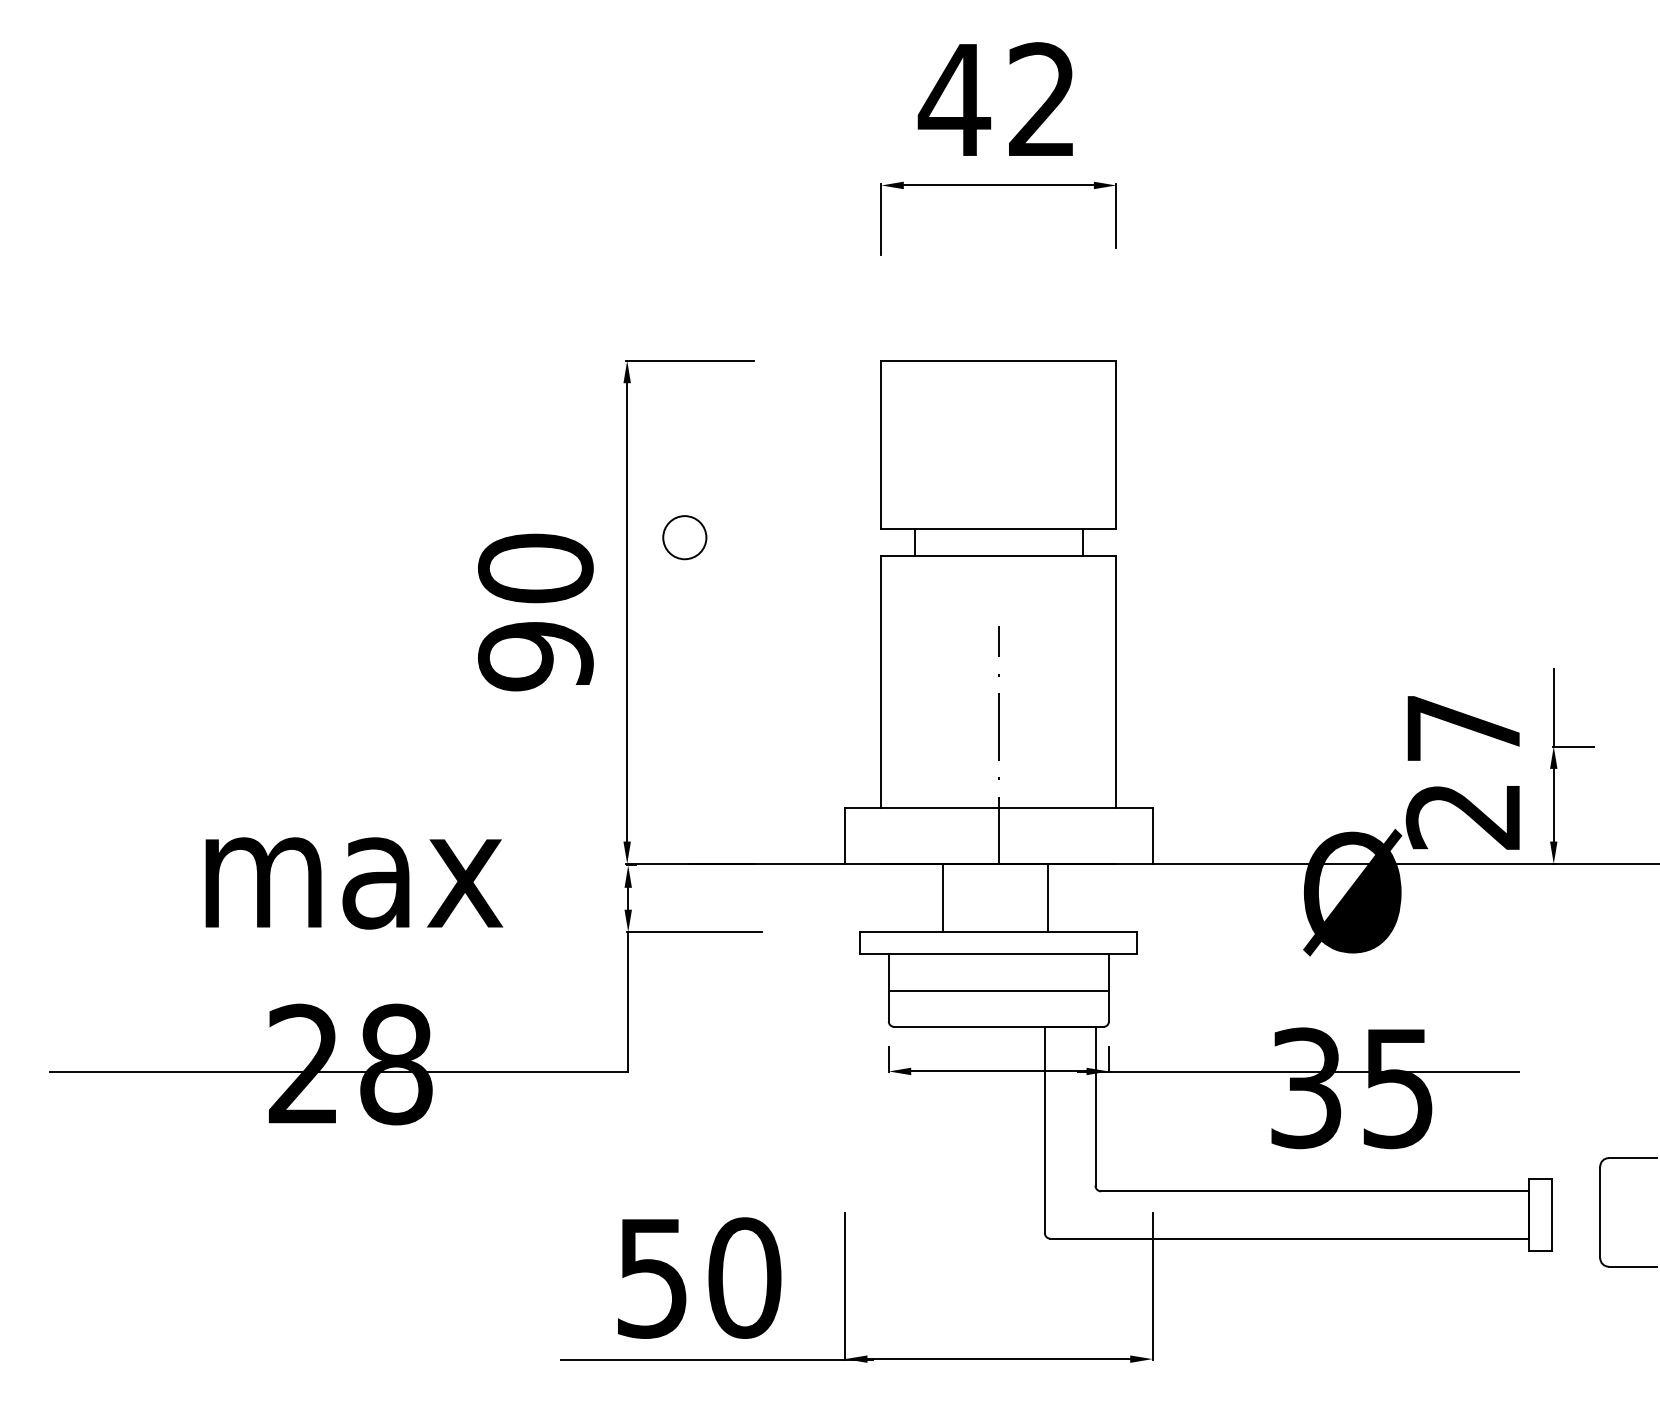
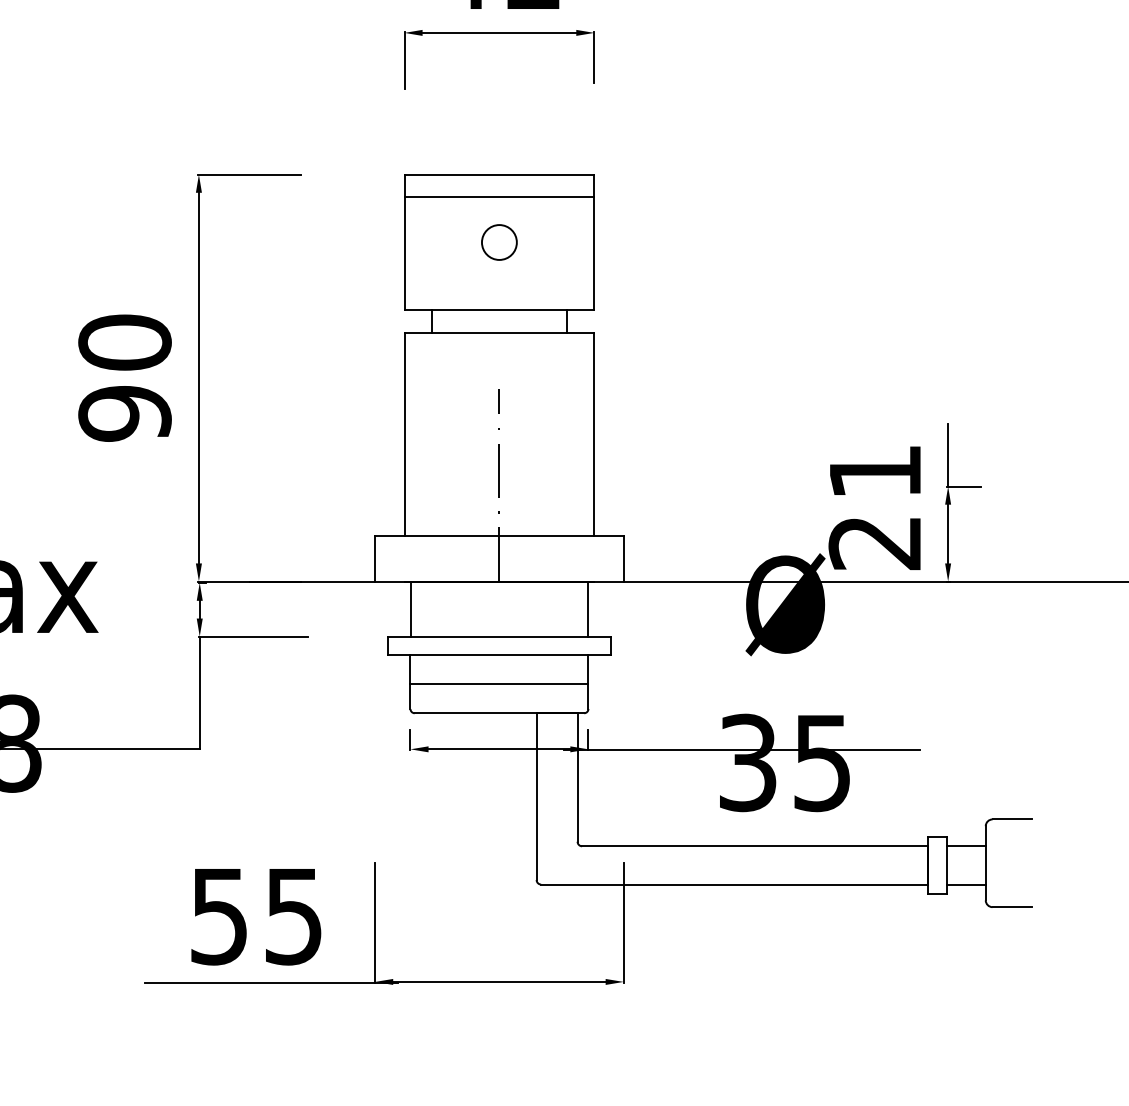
line: (998, 388) -> (499, 197), added
circle: (684, 537) -> (499, 242), moved
text: (1463, 728) -> (875, 472), 27 -> 21
line: (942, 898) -> (411, 609), moved
line: (1048, 898) -> (588, 609), moved
line: (1576, 1191) -> (966, 846), added
line: (1576, 1238) -> (966, 884), added
text: (744, 1277) -> (293, 915), 50 -> 55

